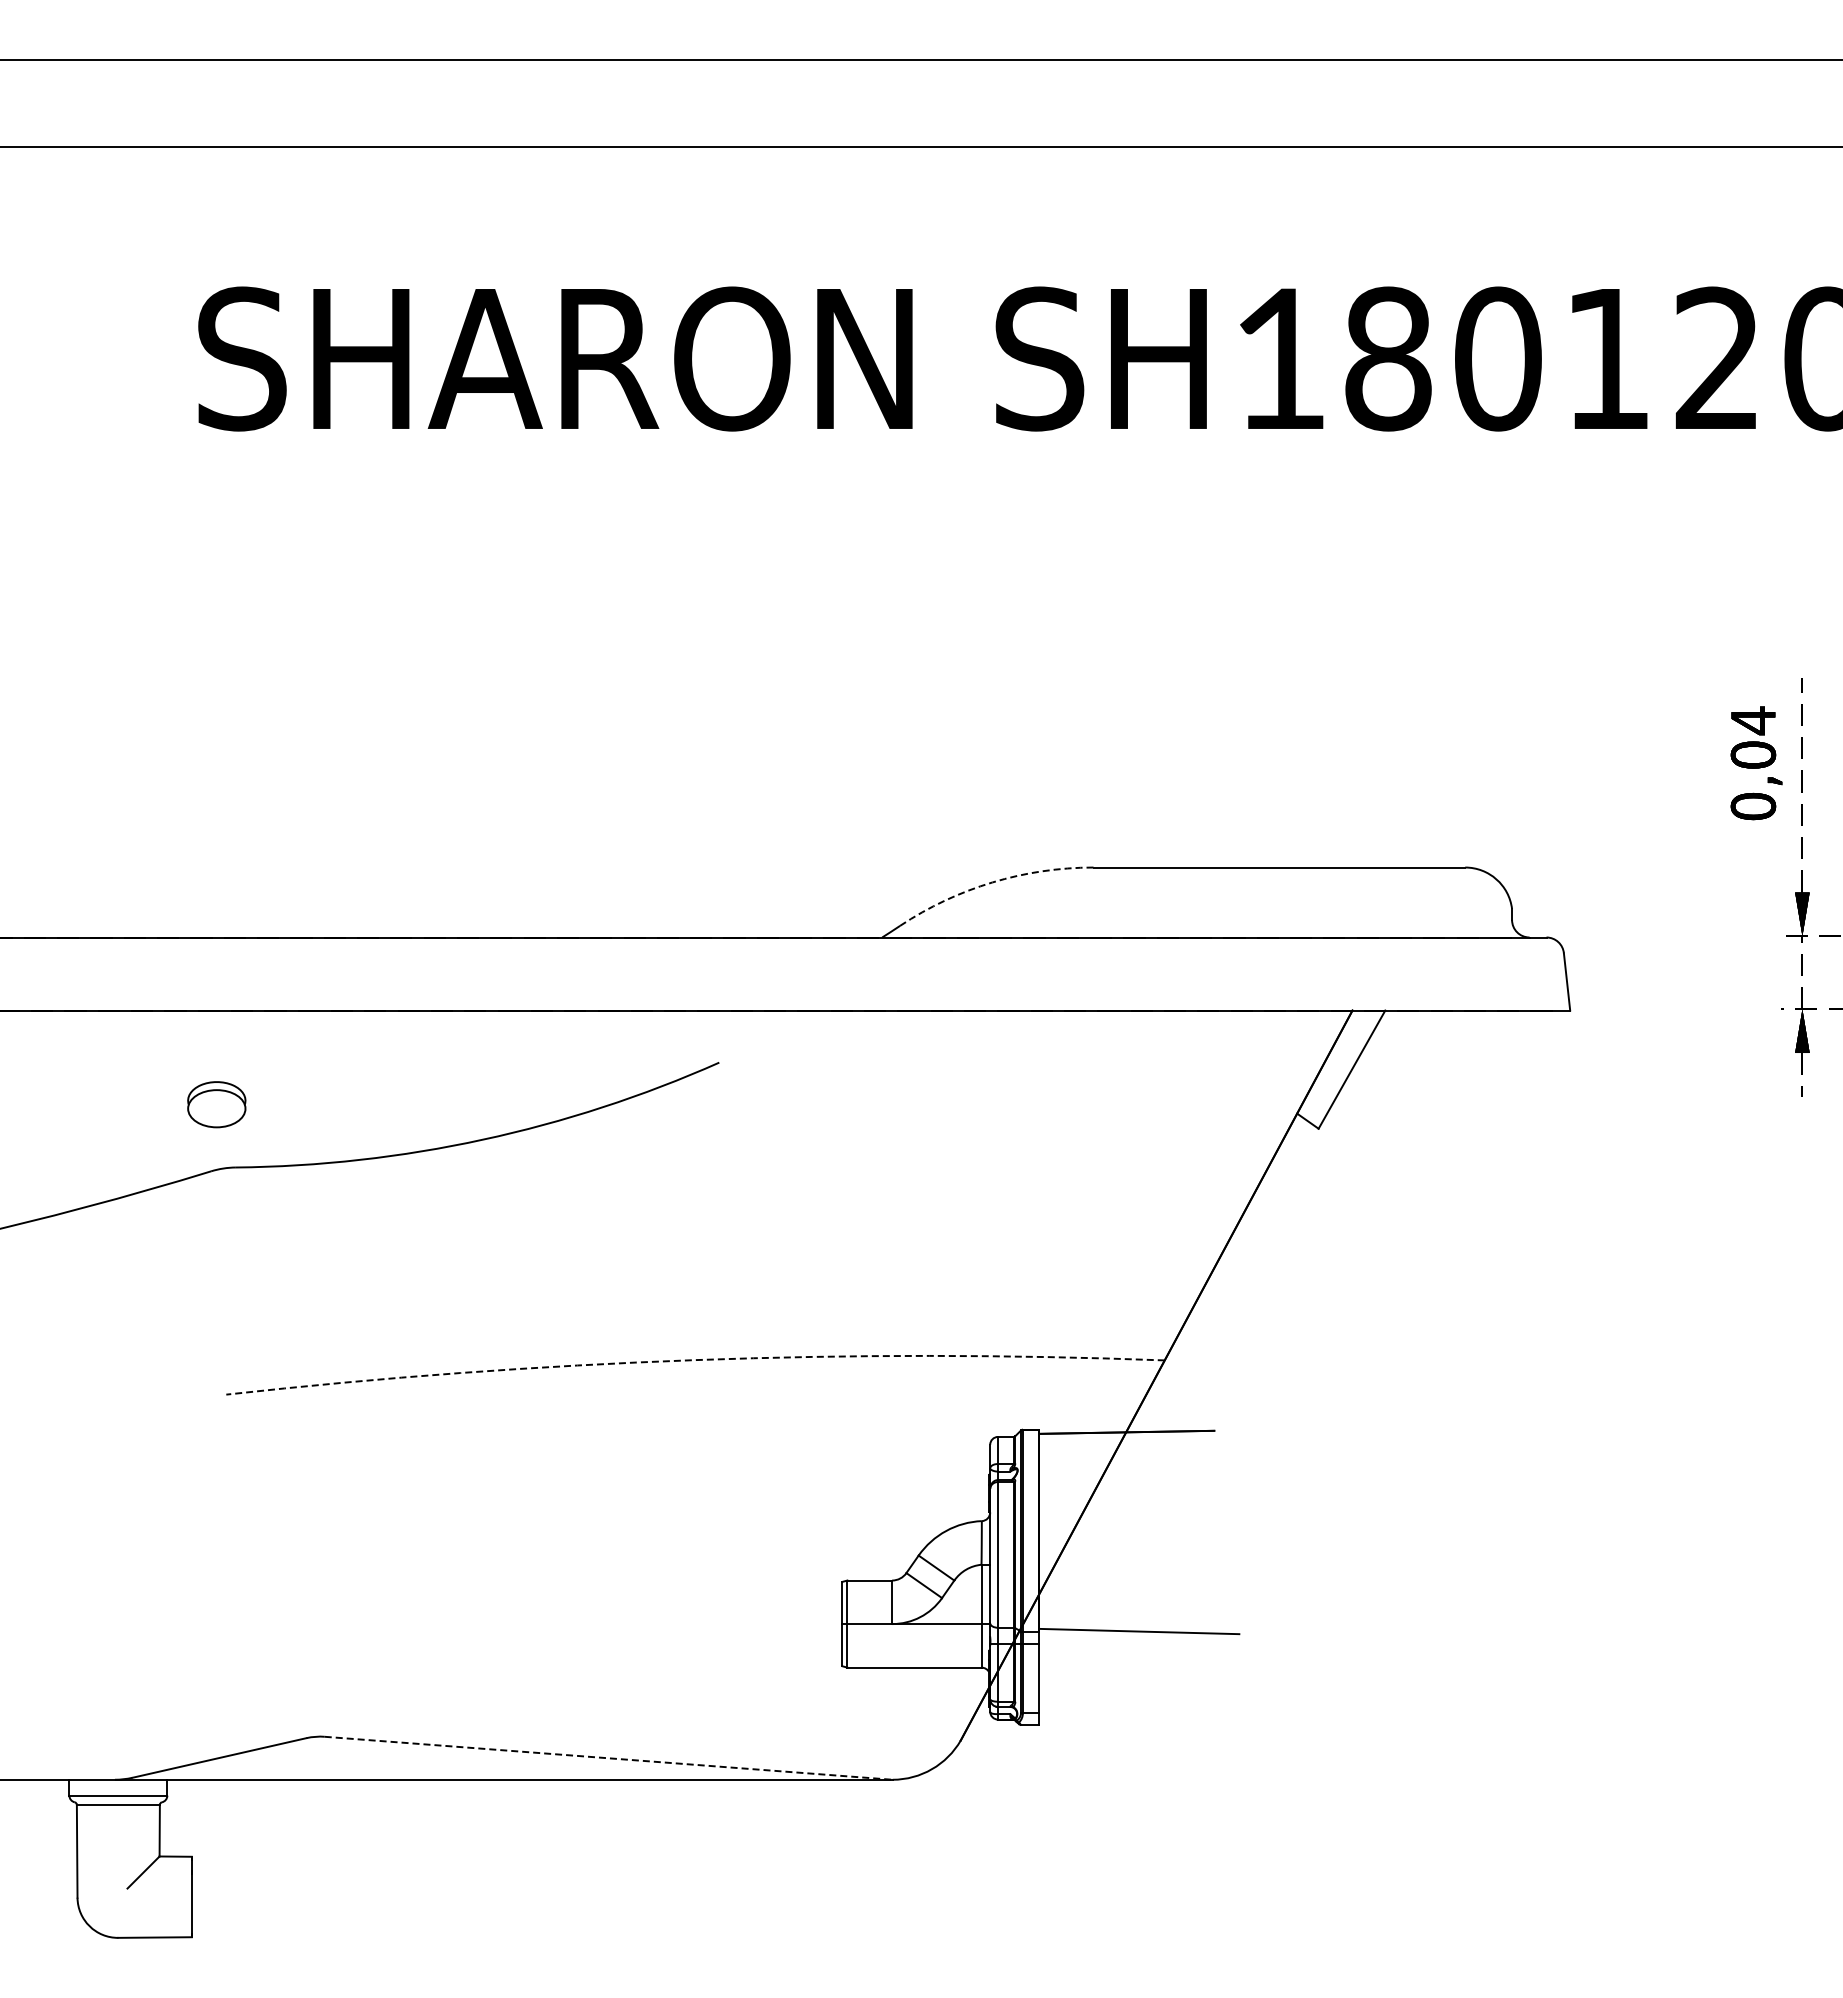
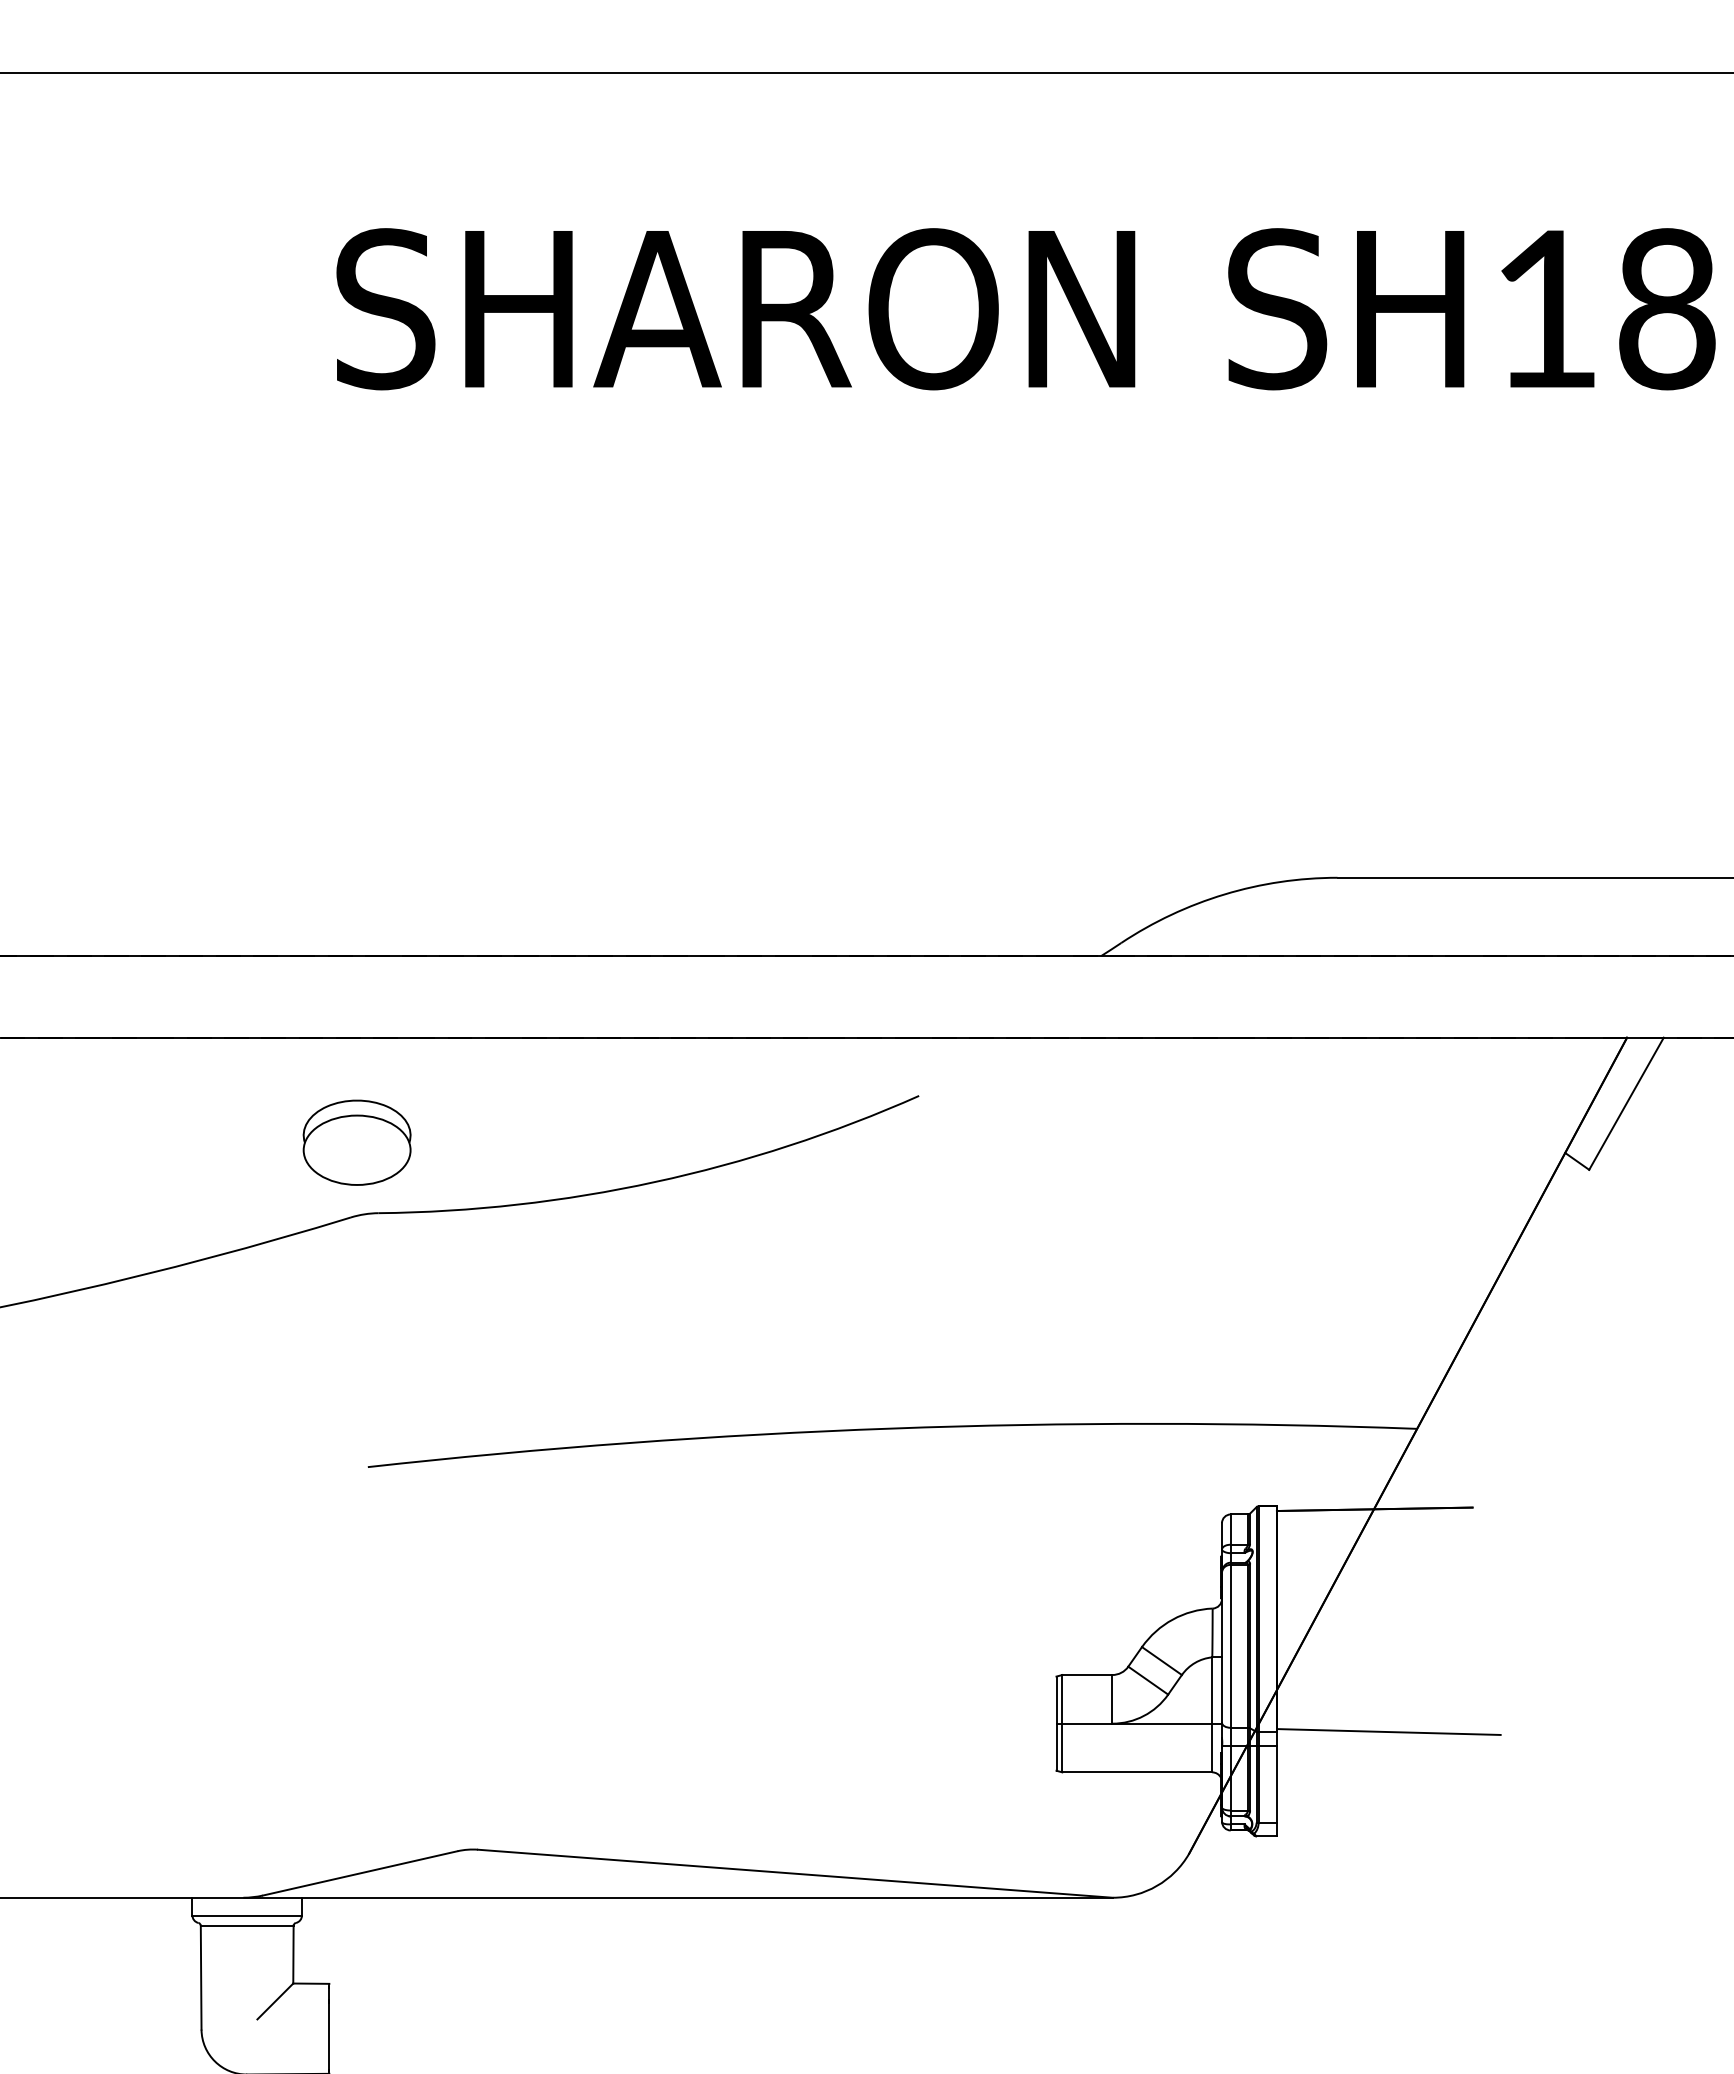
arc: (992, 882) -> (1224, 894), dashed -> solid
part: (216, 1104) -> (356, 1142), size x1.67
arc: (694, 1360) -> (891, 1428), dashed -> solid
line: (608, 1758) -> (795, 1873), dashed -> solid

